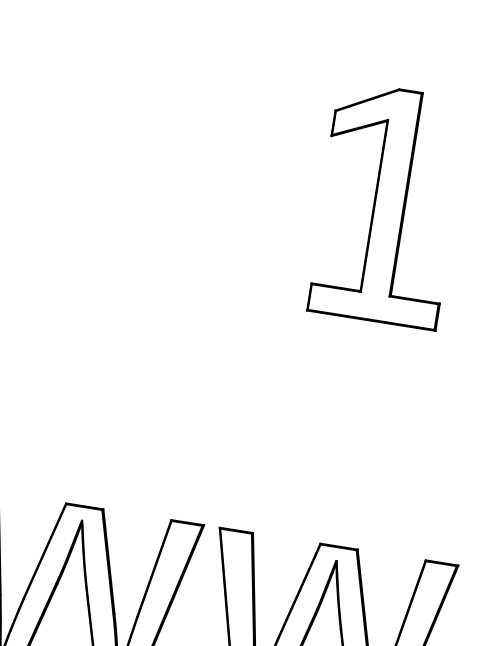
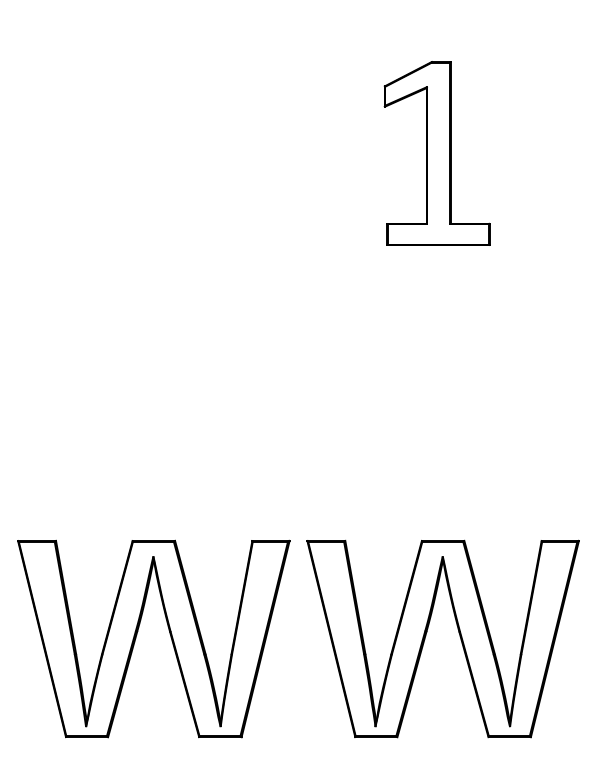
part: (387, 205) -> (436, 153), size x0.7

